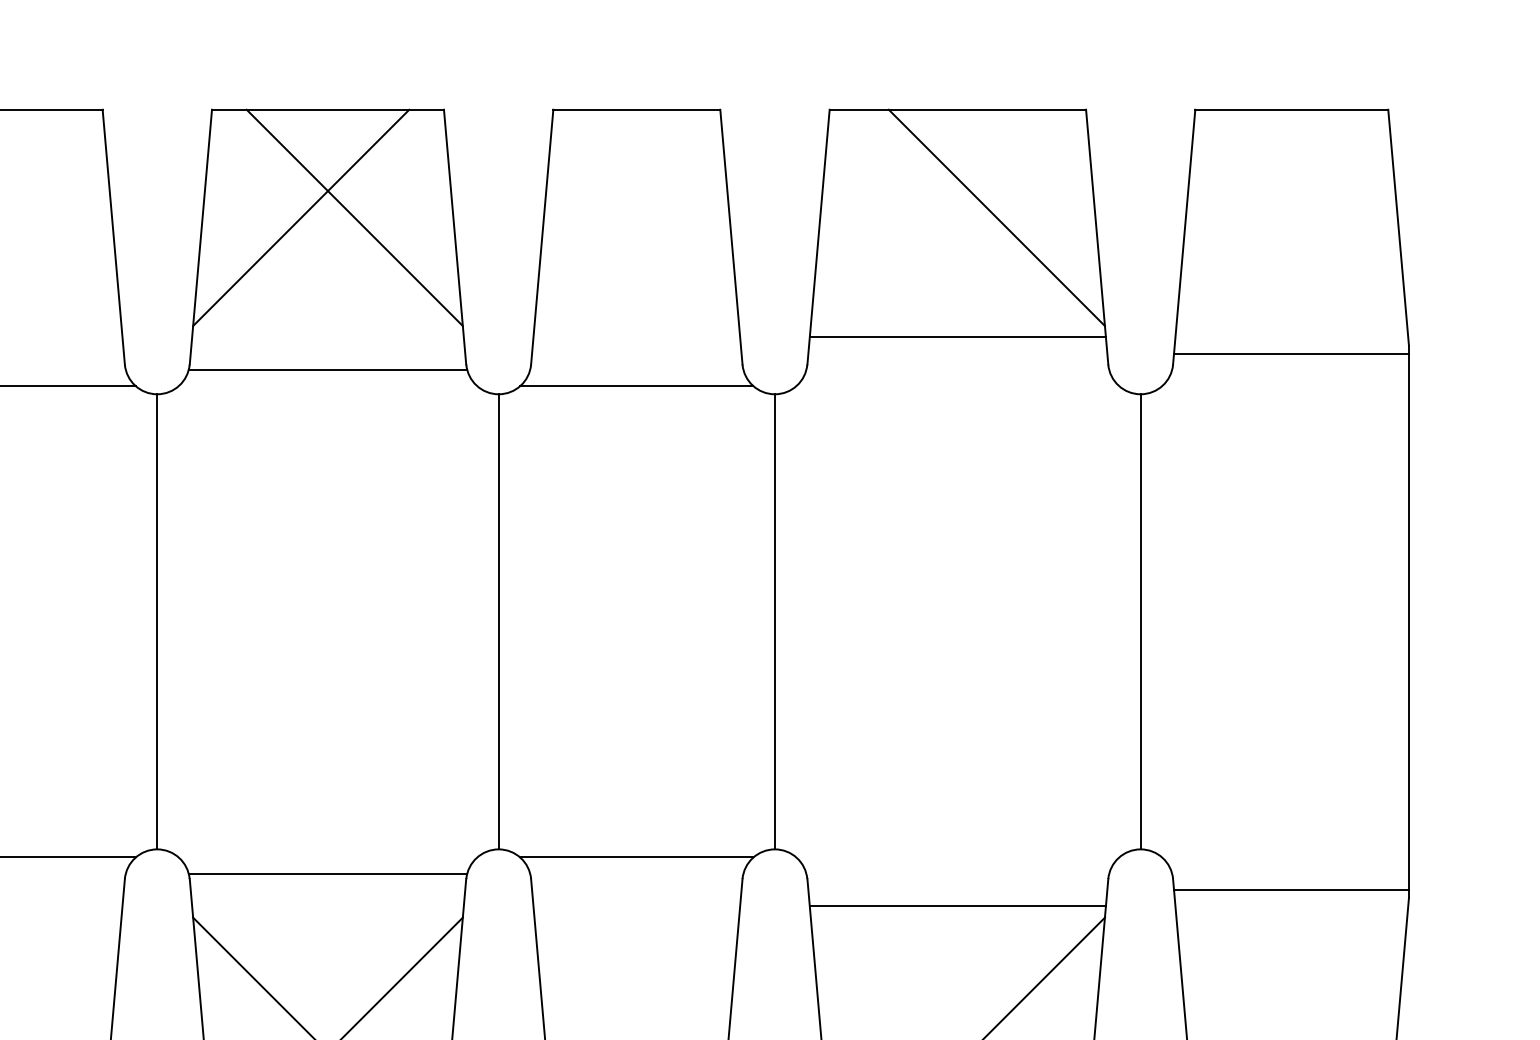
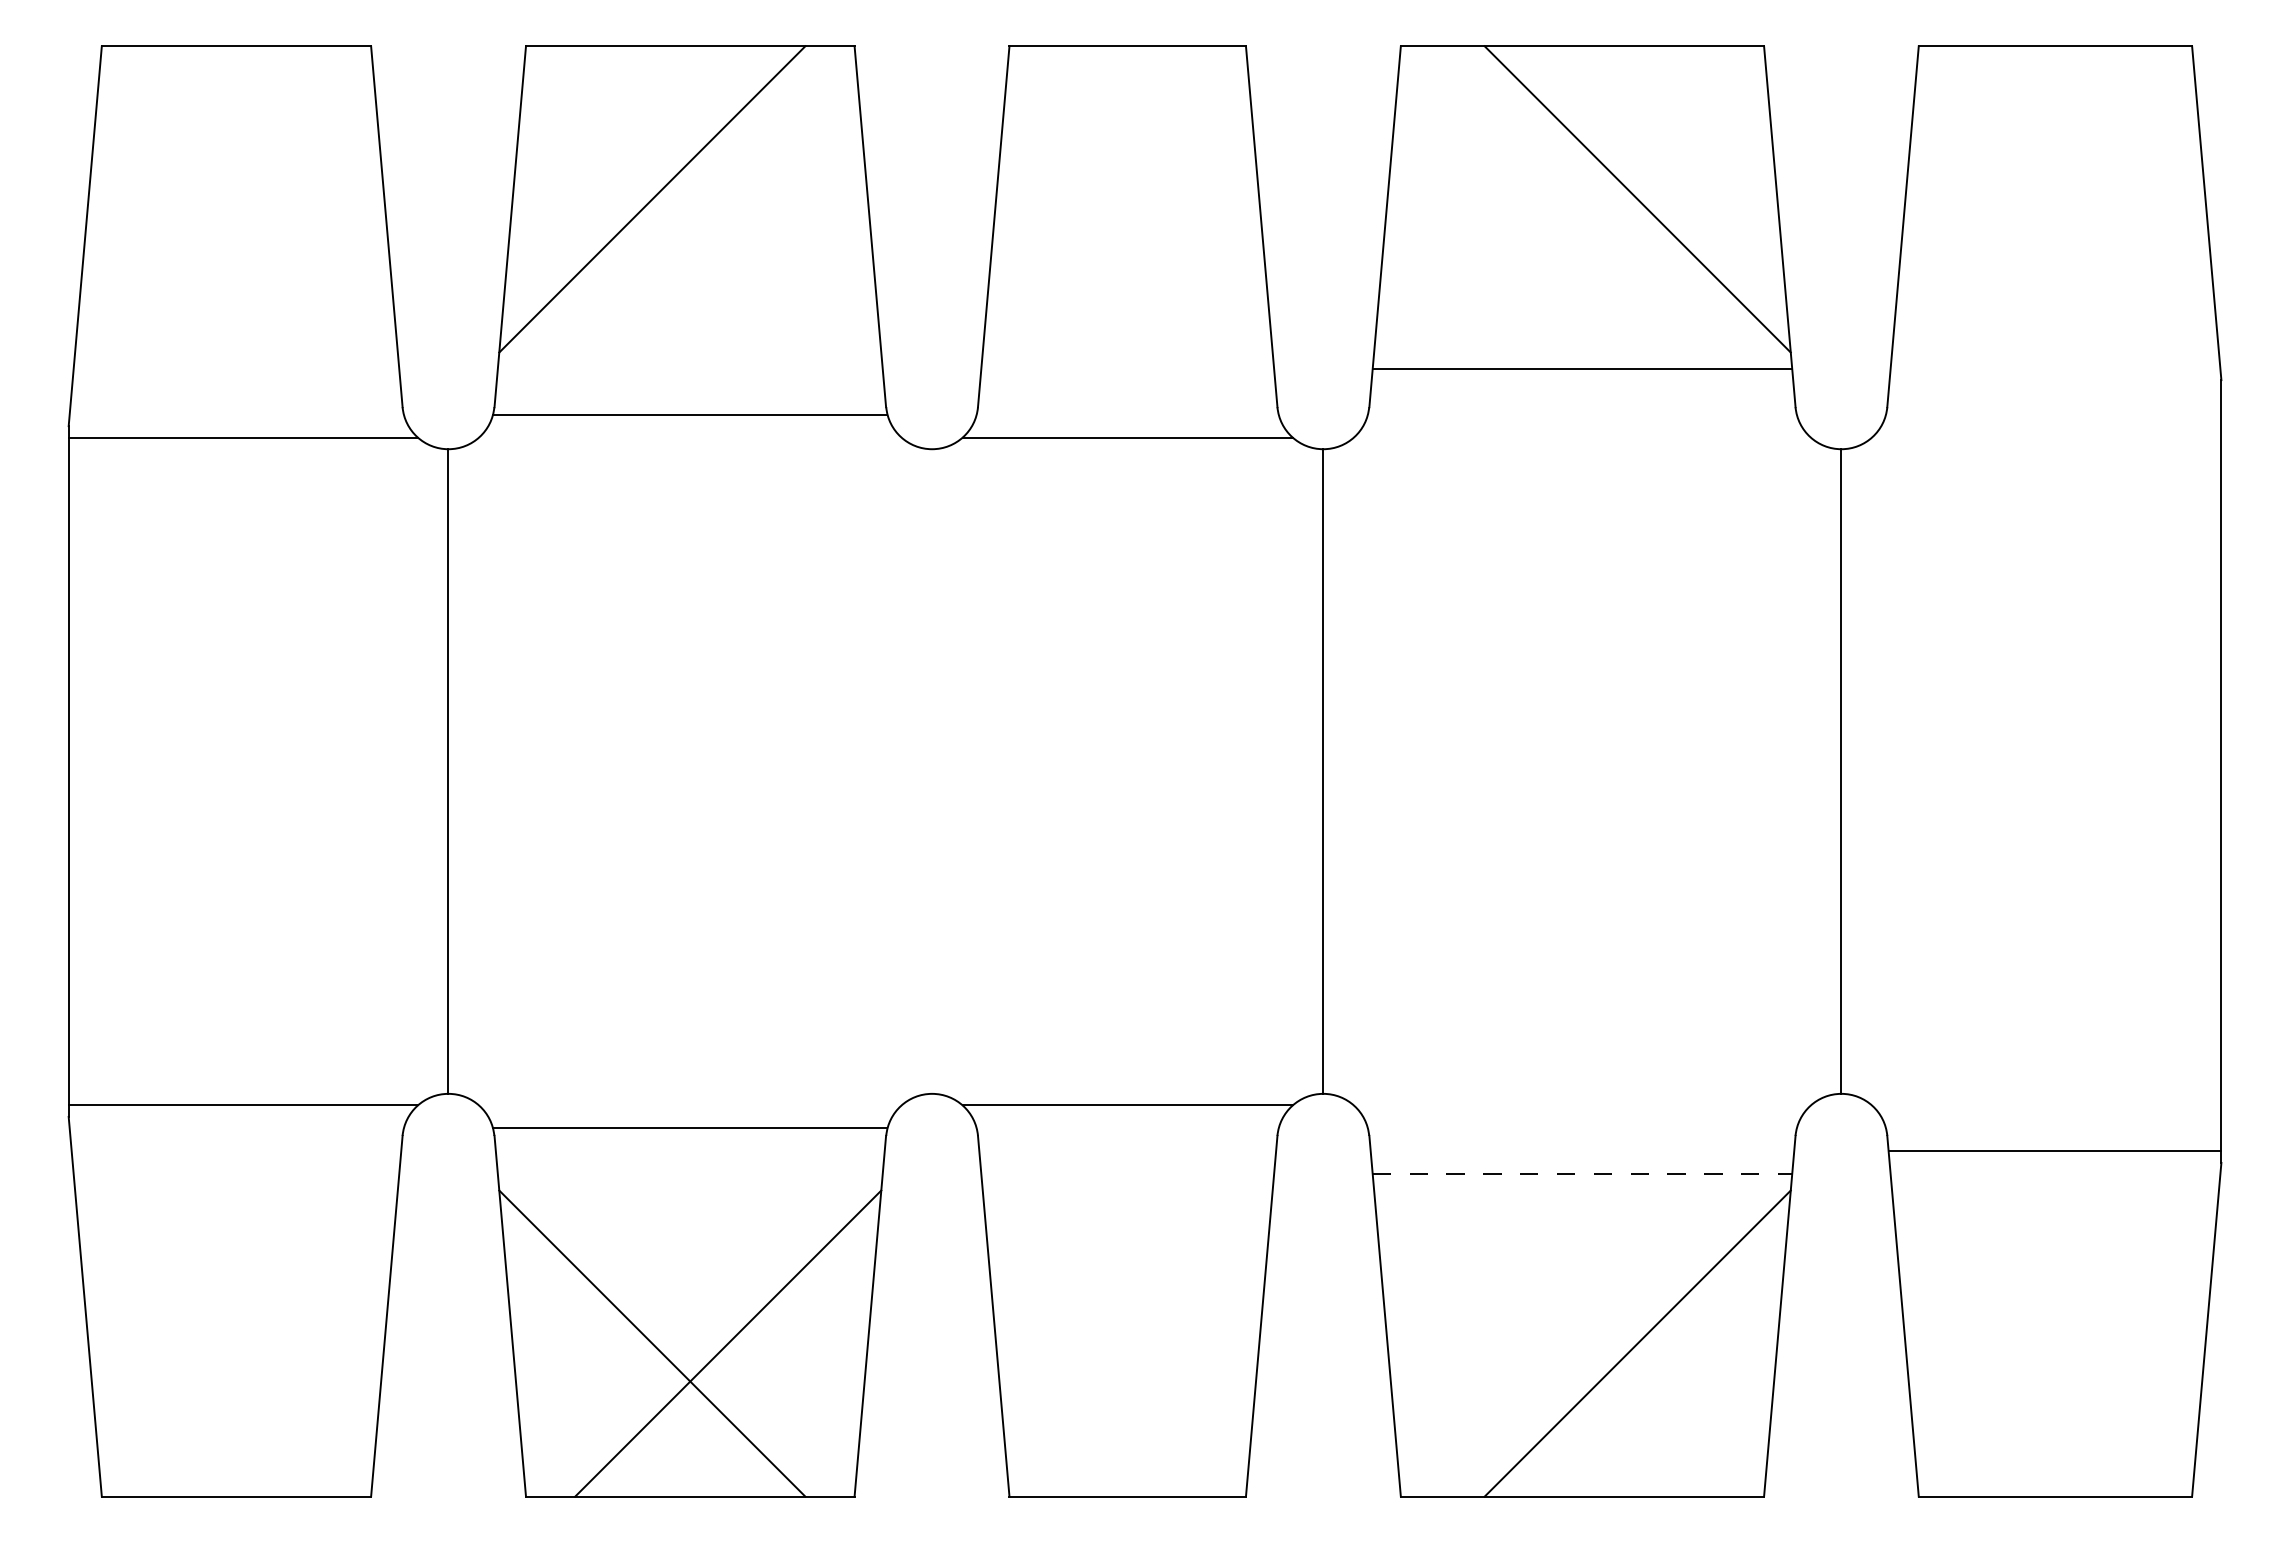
line: (354, 217) -> (728, 199), removed
line: (1291, 353) -> (2054, 391), removed
line: (498, 621) -> (932, 771), removed
line: (957, 906) -> (1582, 1174), solid -> dashed

